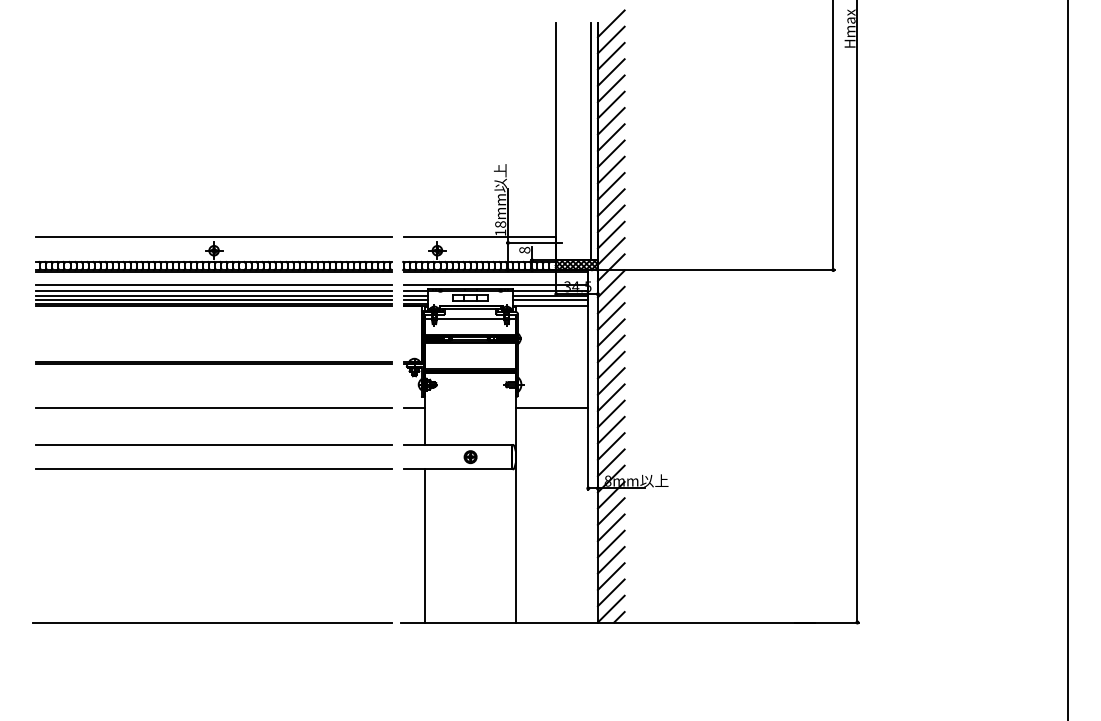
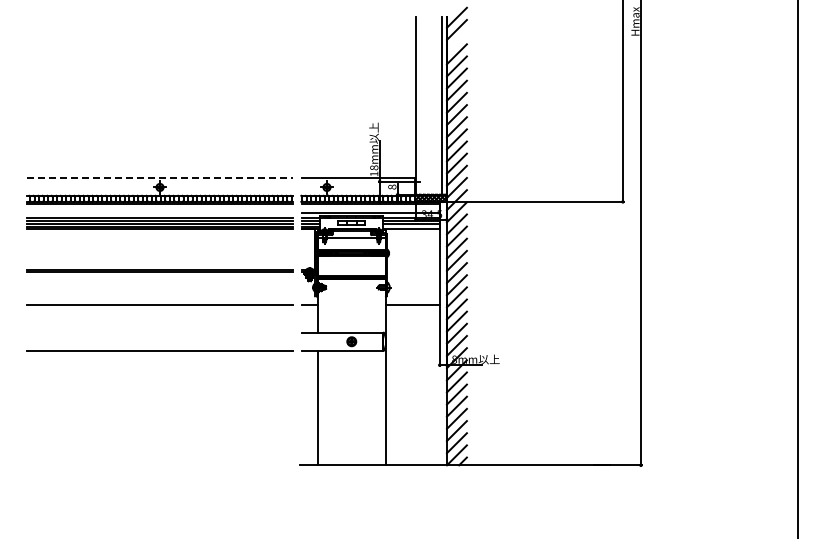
line: (610, 56) -> (456, 42), removed
line: (214, 237) -> (160, 177), solid -> dashed
line: (213, 285) -> (159, 213), removed
line: (213, 444) -> (159, 332), removed
line: (212, 622) -> (158, 465), removed

